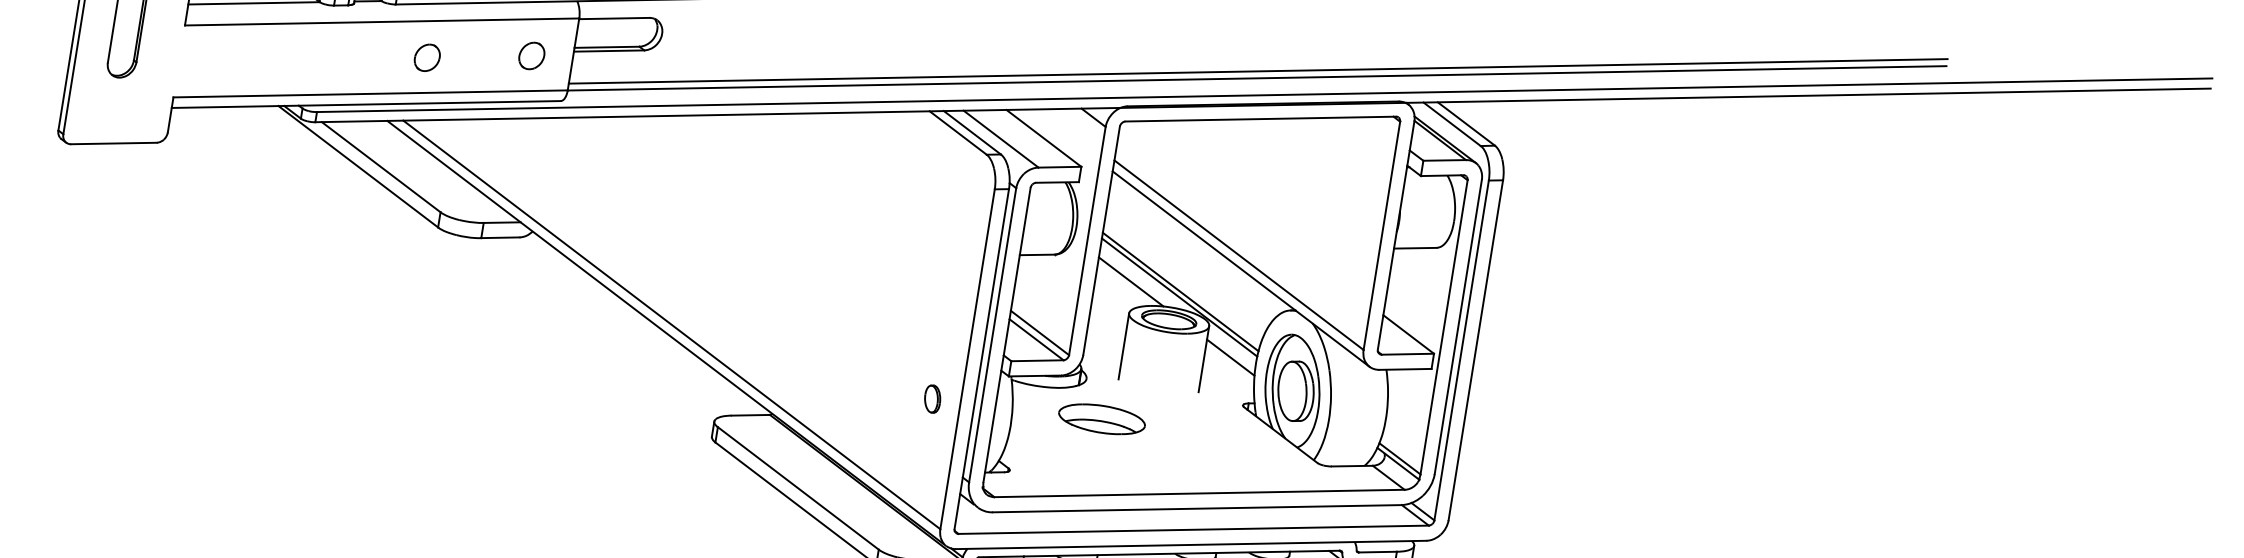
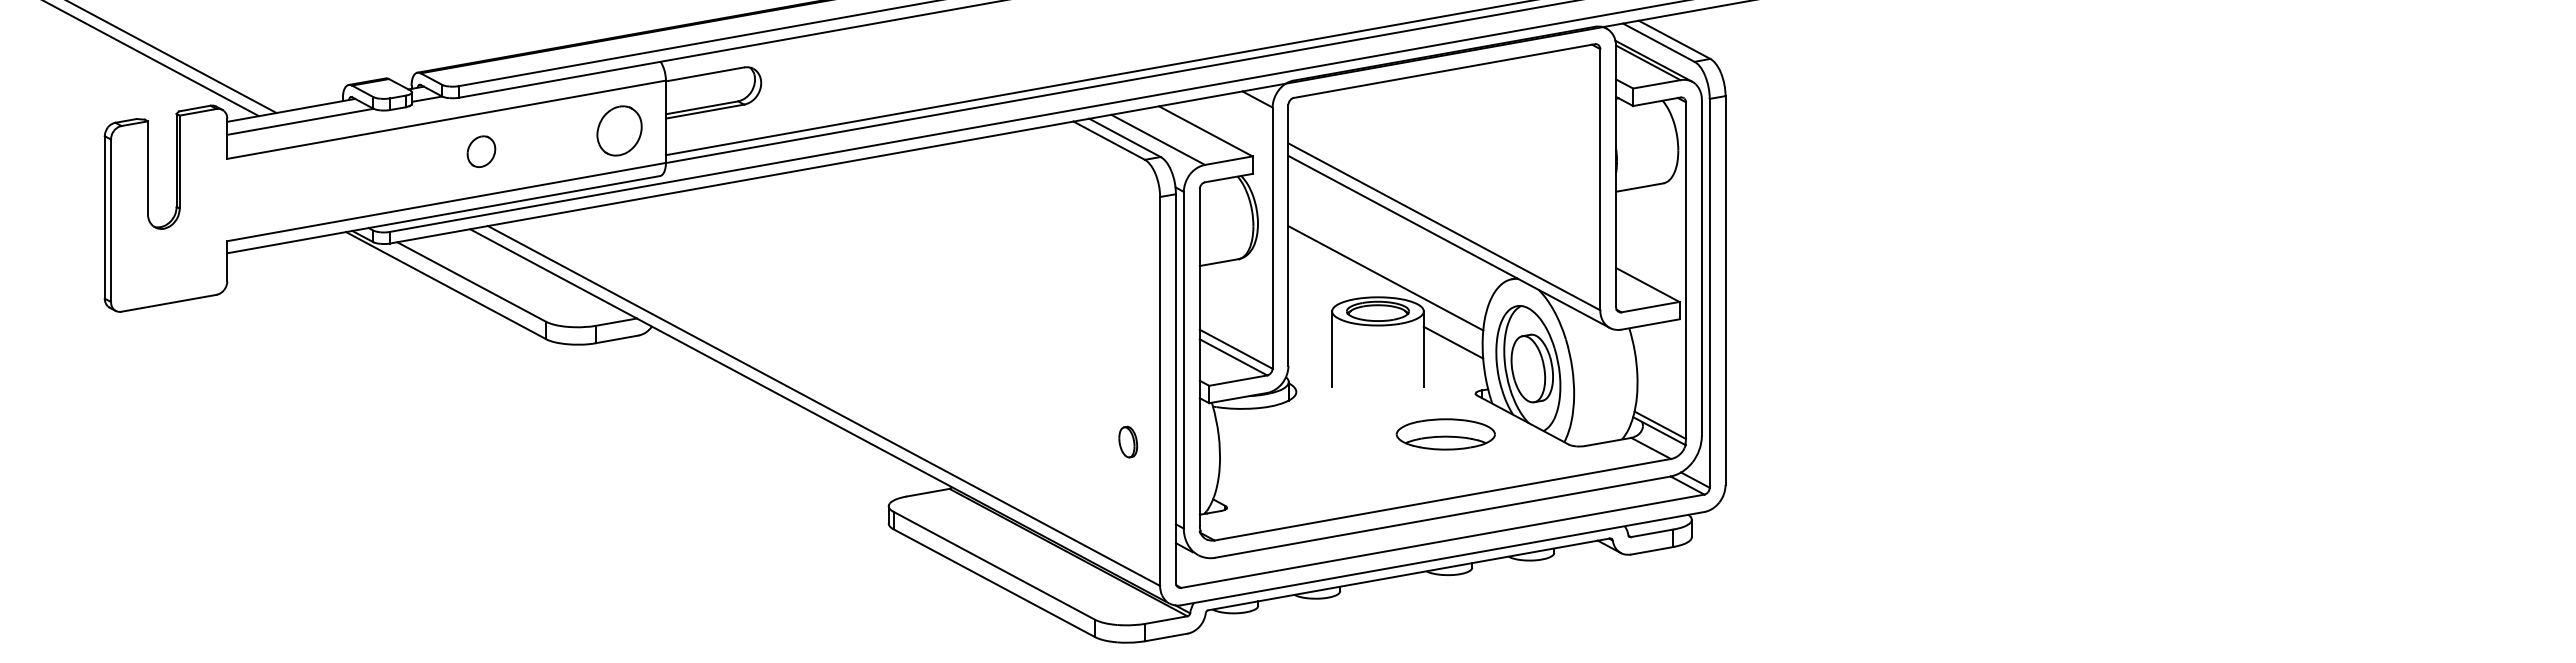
part: (531, 55) -> (619, 130), size x1.6
part: (427, 57) -> (481, 151), moved
line: (1130, 281) -> (1328, 275), removed
line: (1179, 297) -> (1385, 284), removed
part: (1101, 419) -> (1445, 434), moved

